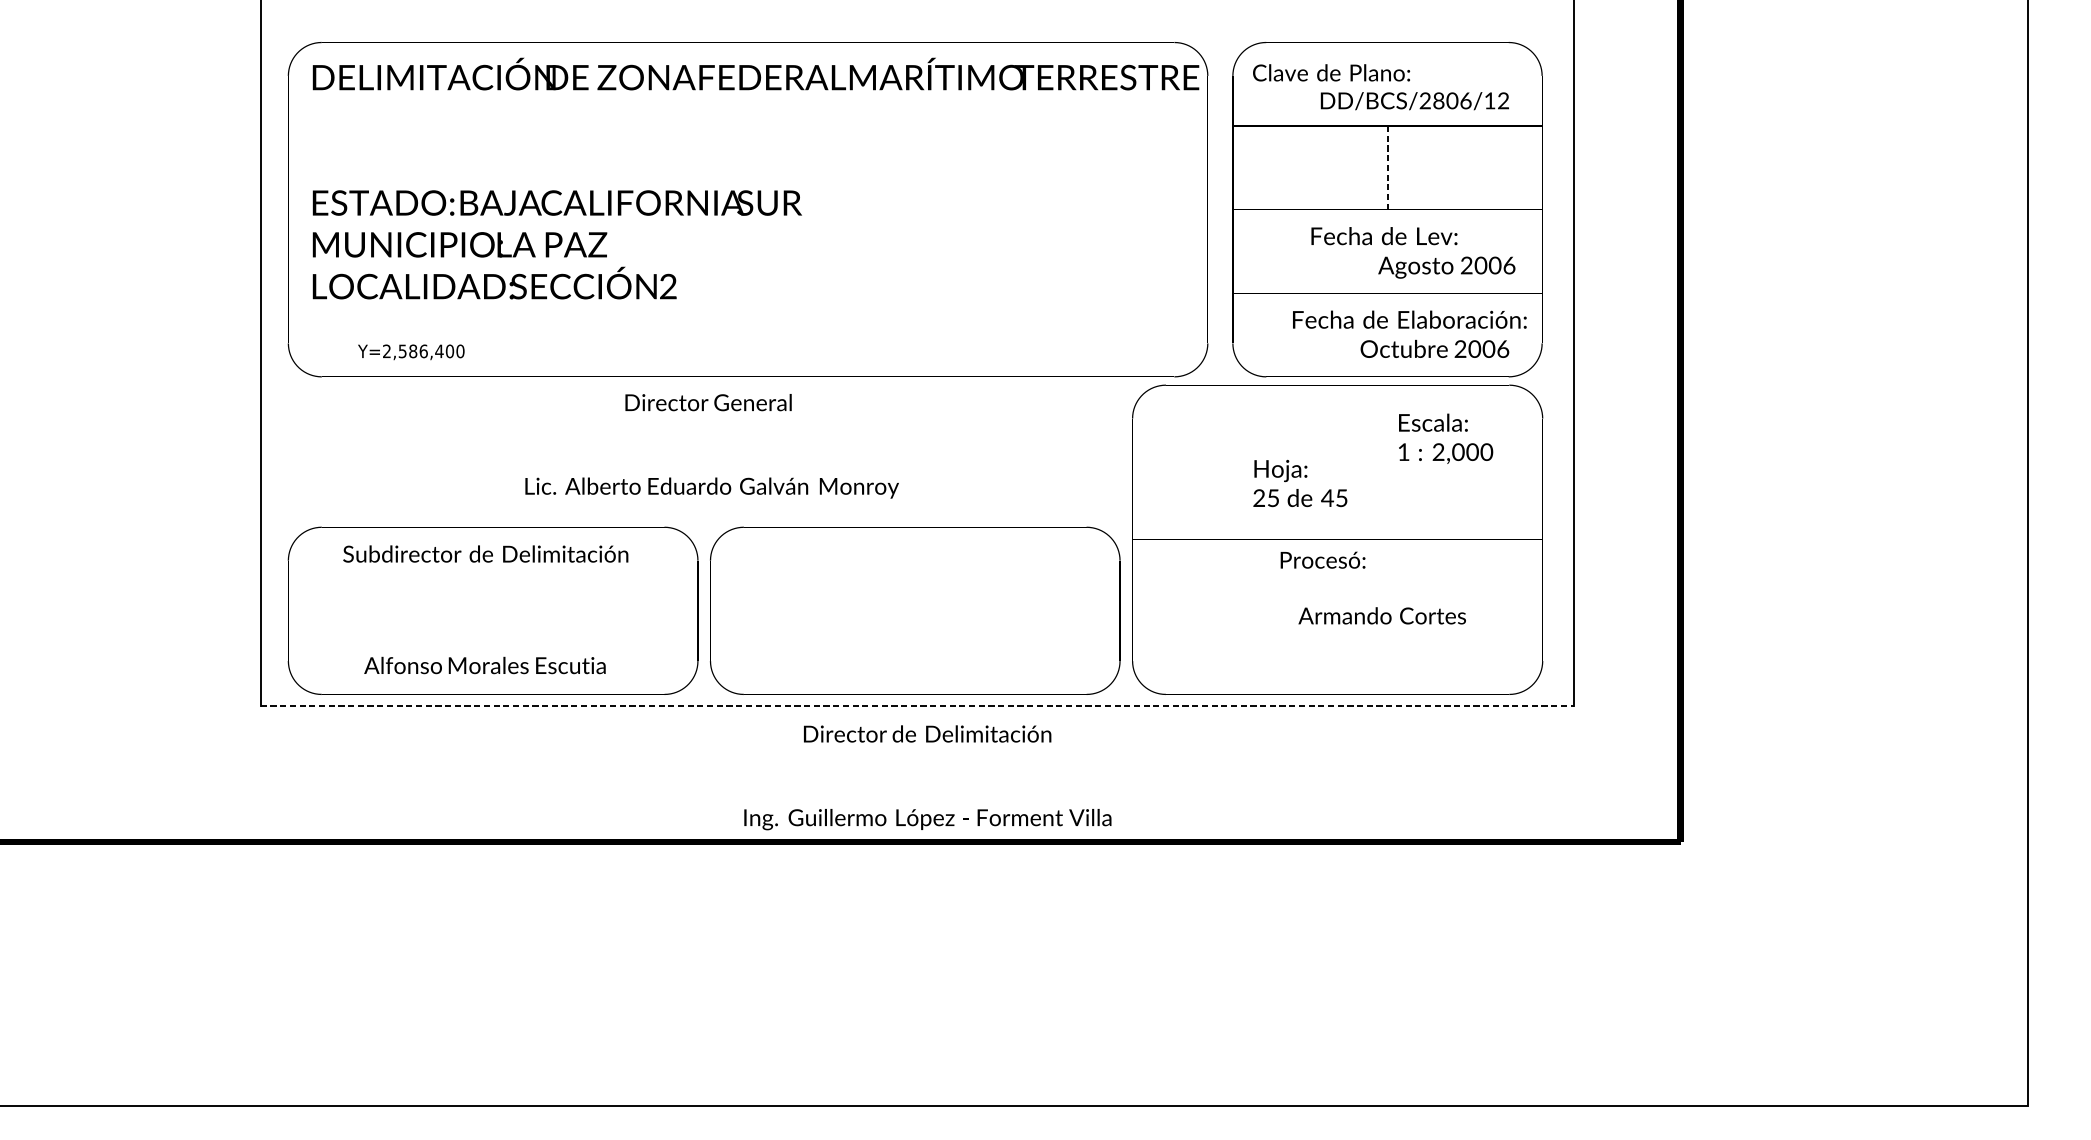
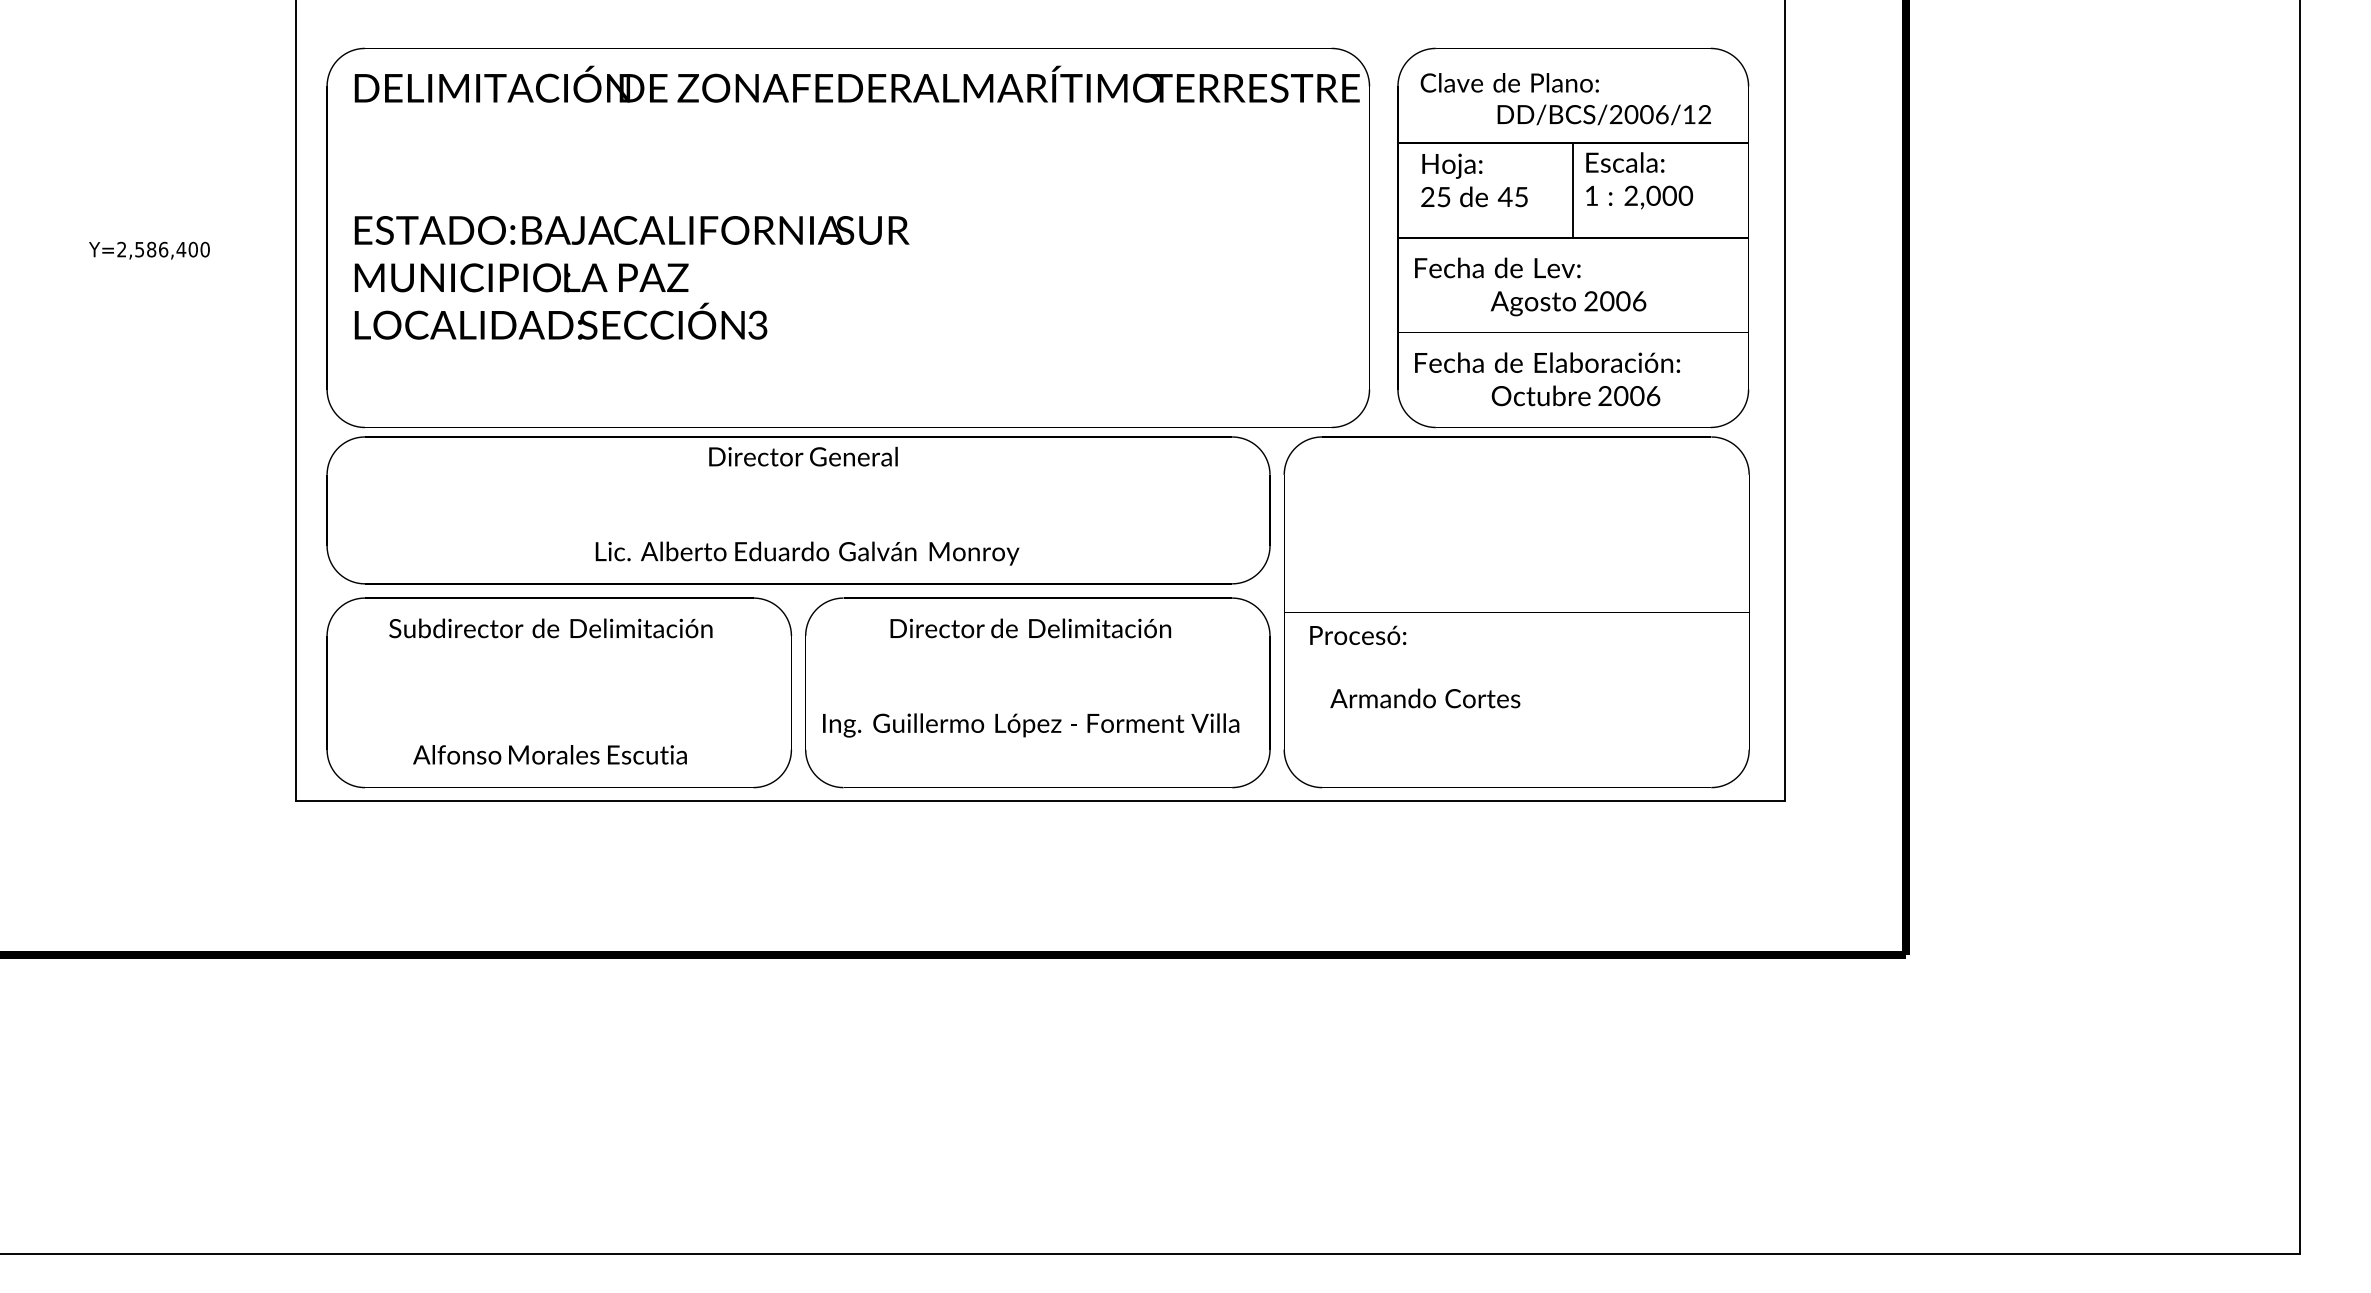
text: (1438, 100) -> (1631, 114), ^IDD/BCS/2806/12 -> ^IDD/BCS/2006/12
line: (1387, 168) -> (1573, 191), dashed -> solid
text: (1413, 252) -> (1530, 286), moved
text: (668, 287) -> (757, 326), 2 -> 3
text: (1409, 334) -> (1547, 379), moved
text: (411, 352) -> (149, 250), moved
text: (1445, 438) -> (1639, 180), moved
part: (704, 450) -> (798, 510), added
text: (1300, 483) -> (1474, 180), moved
text: (1373, 587) -> (1415, 666), moved
line: (917, 705) -> (1040, 800), dashed -> solid
text: (928, 777) -> (1031, 677), moved

